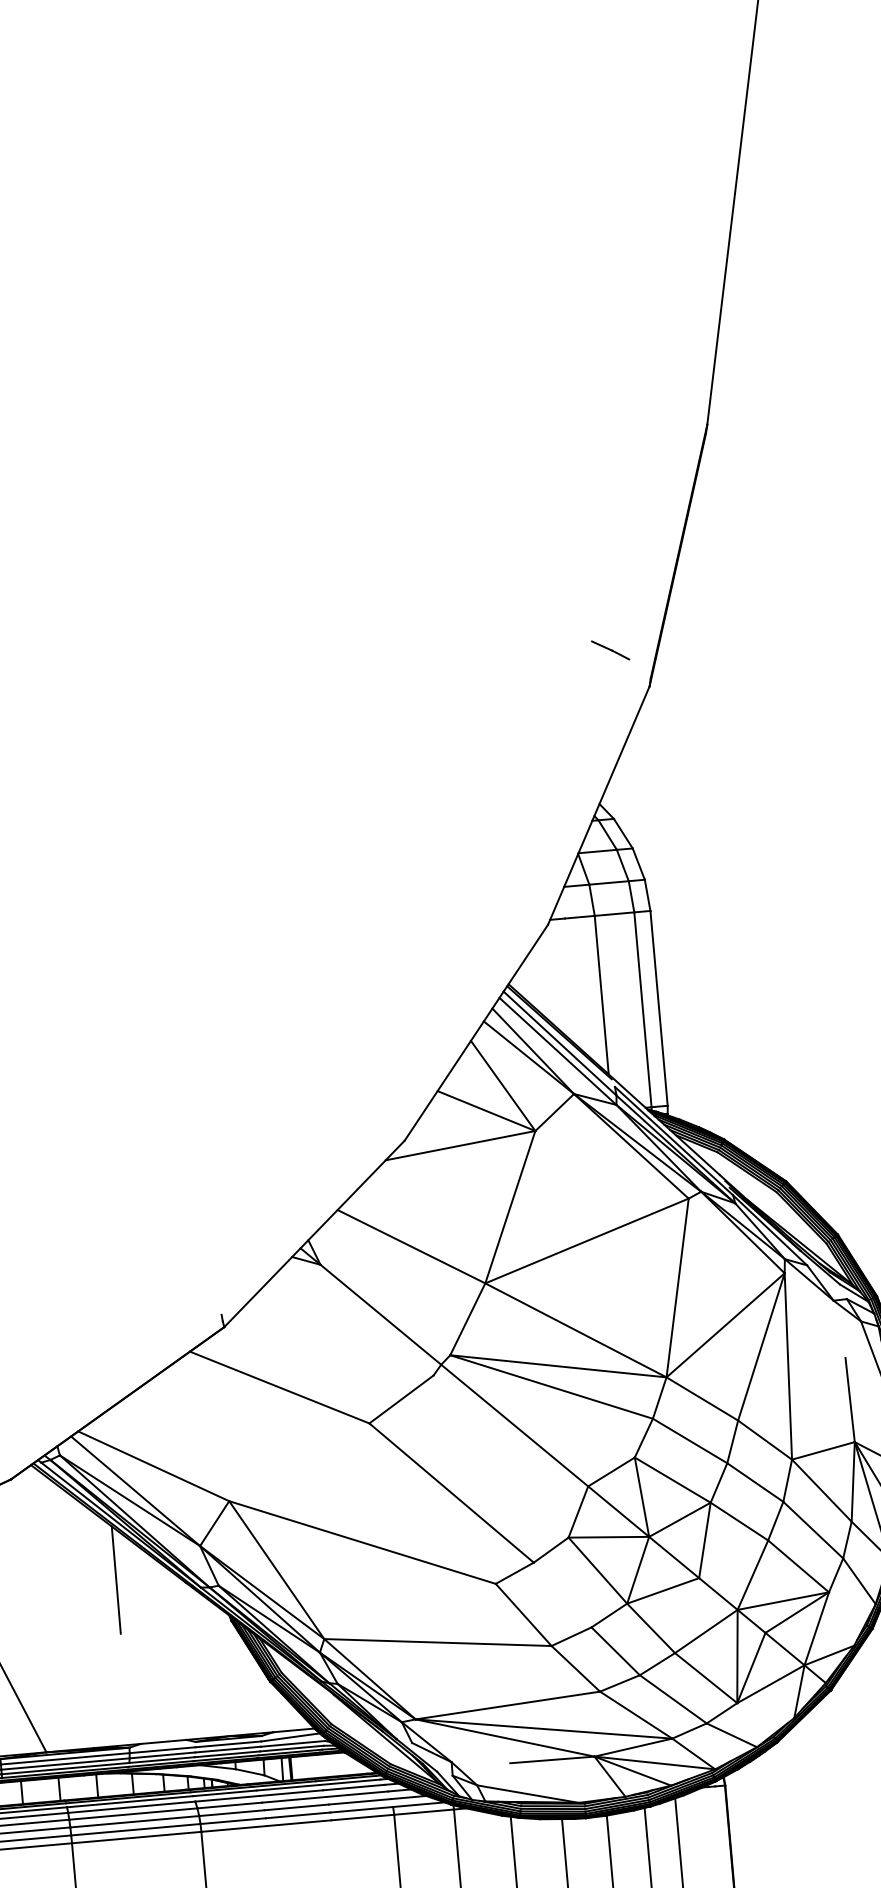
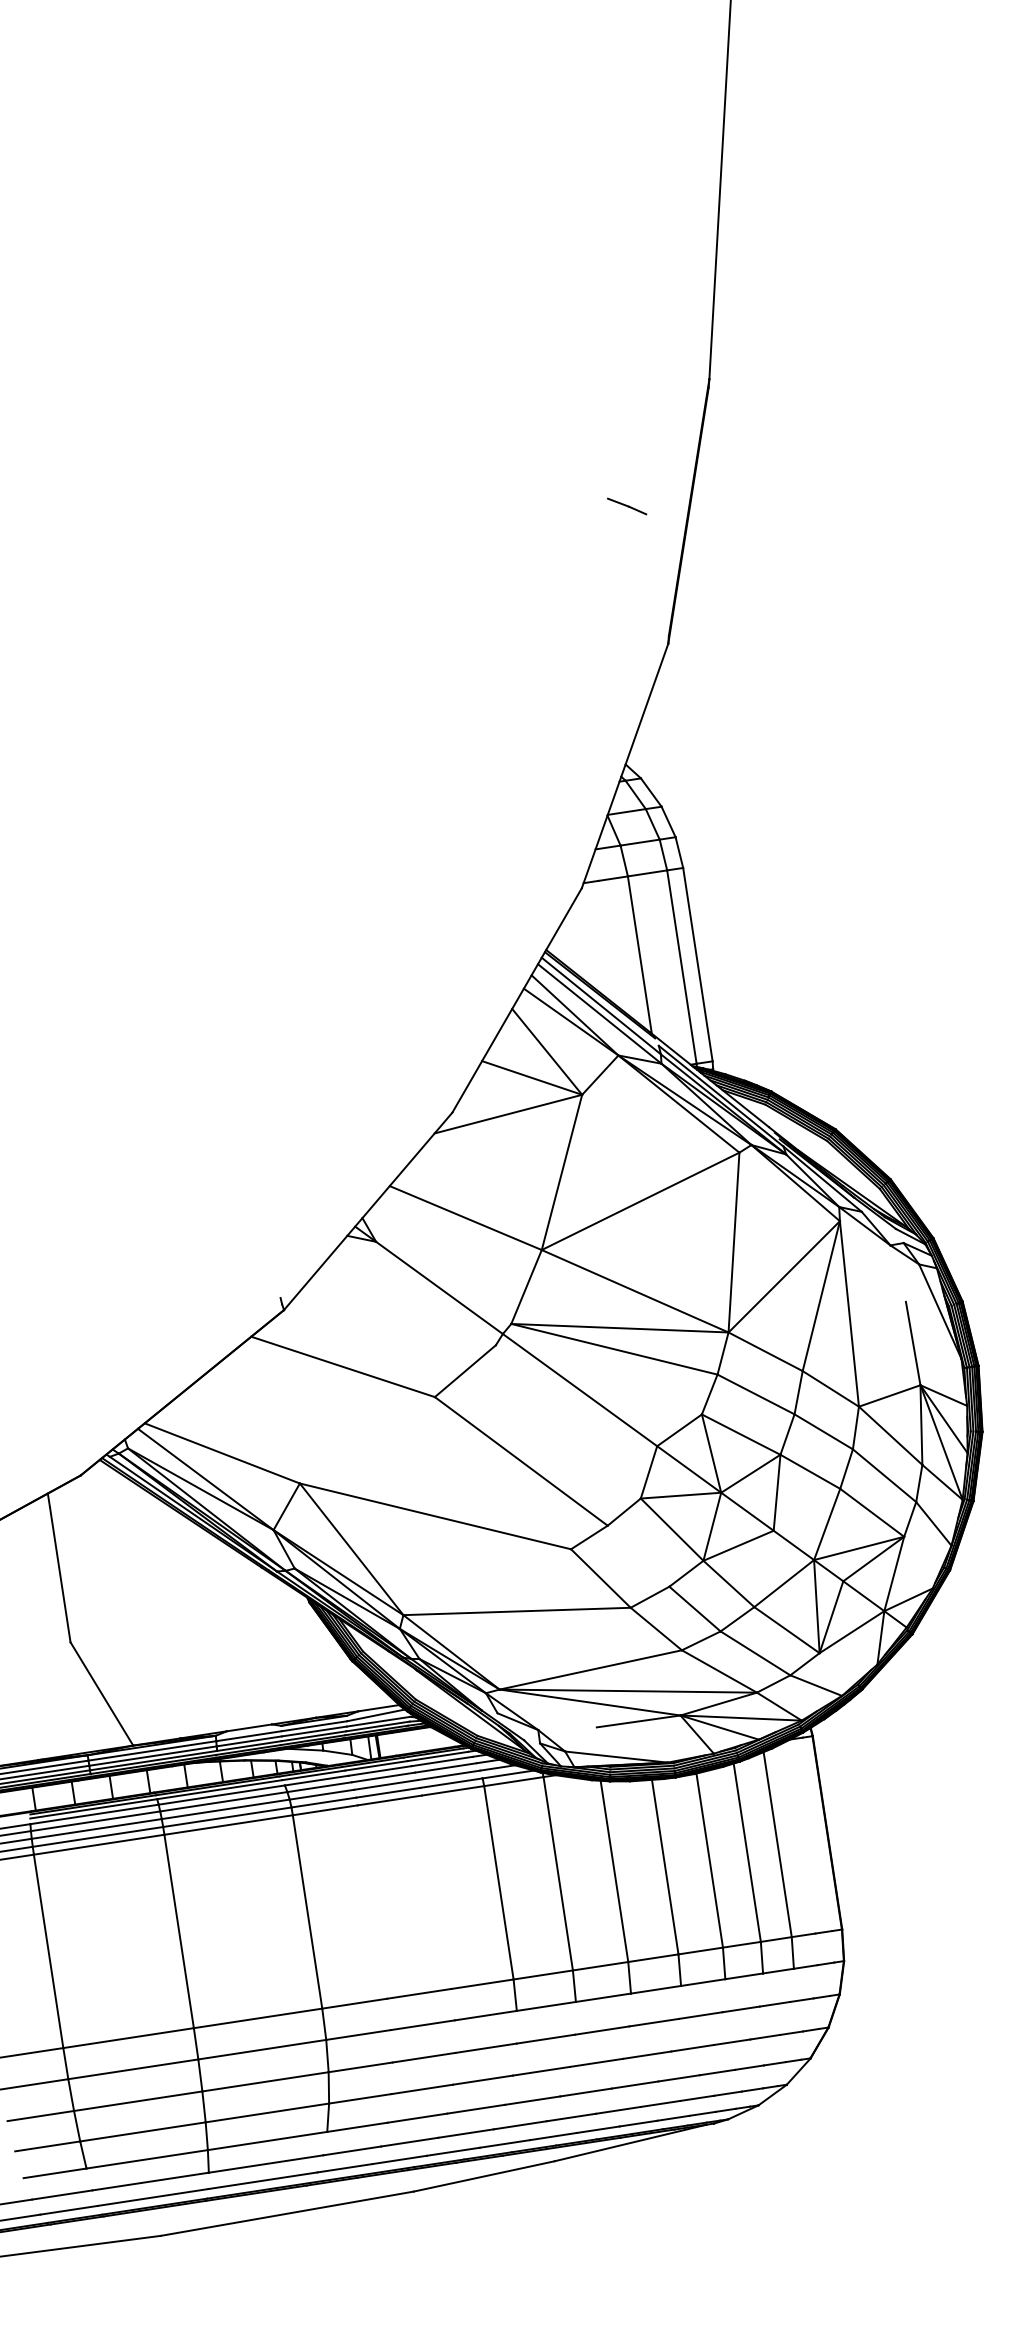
line: (611, 650) -> (627, 506), moved
line: (115, 1580) -> (191, 1569), removed

